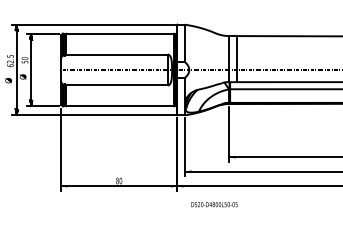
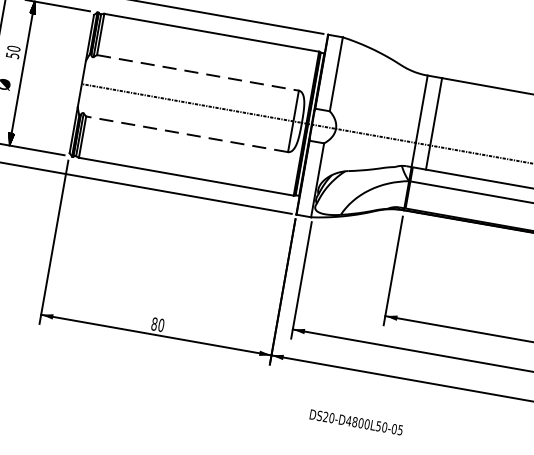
line: (117, 54) -> (198, 72), solid -> dashed
line: (117, 85) -> (188, 134), solid -> dashed
text: (214, 204) -> (356, 422), moved

